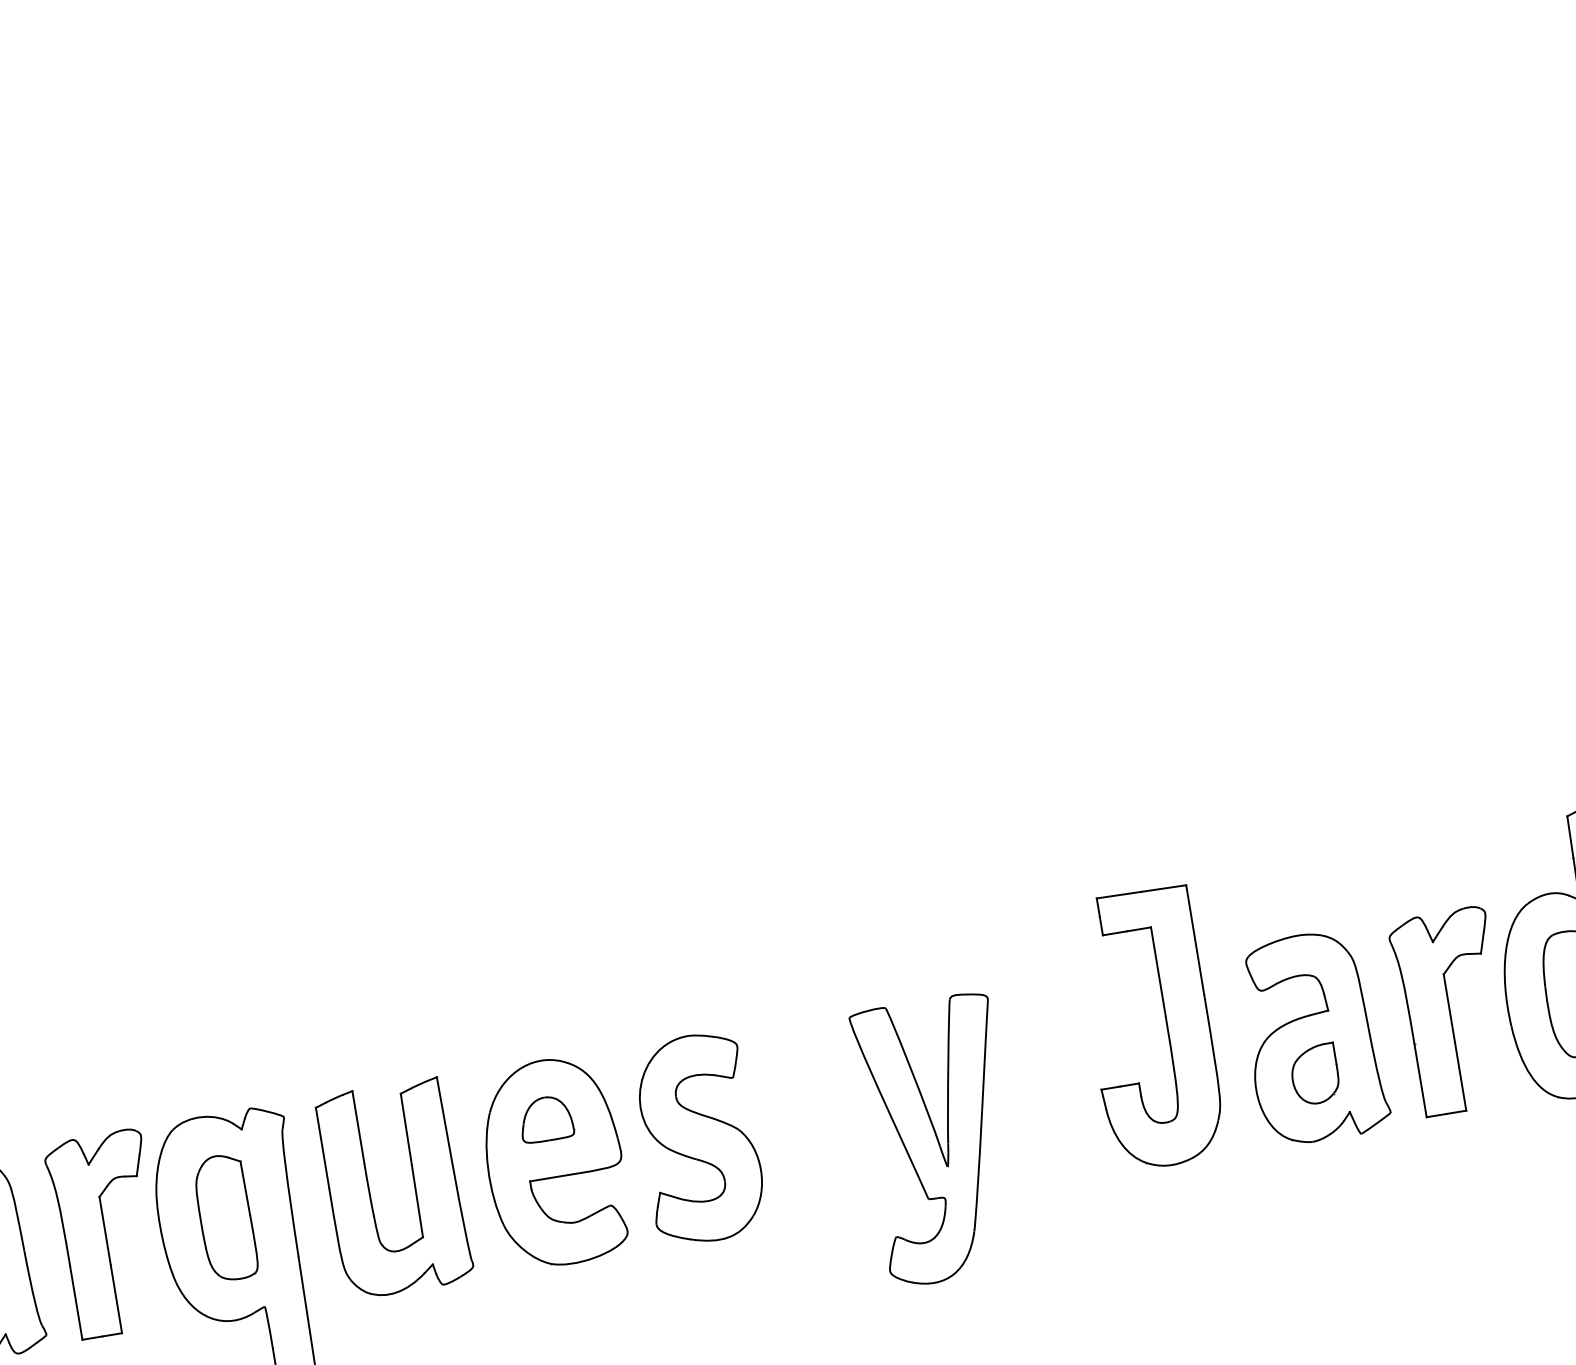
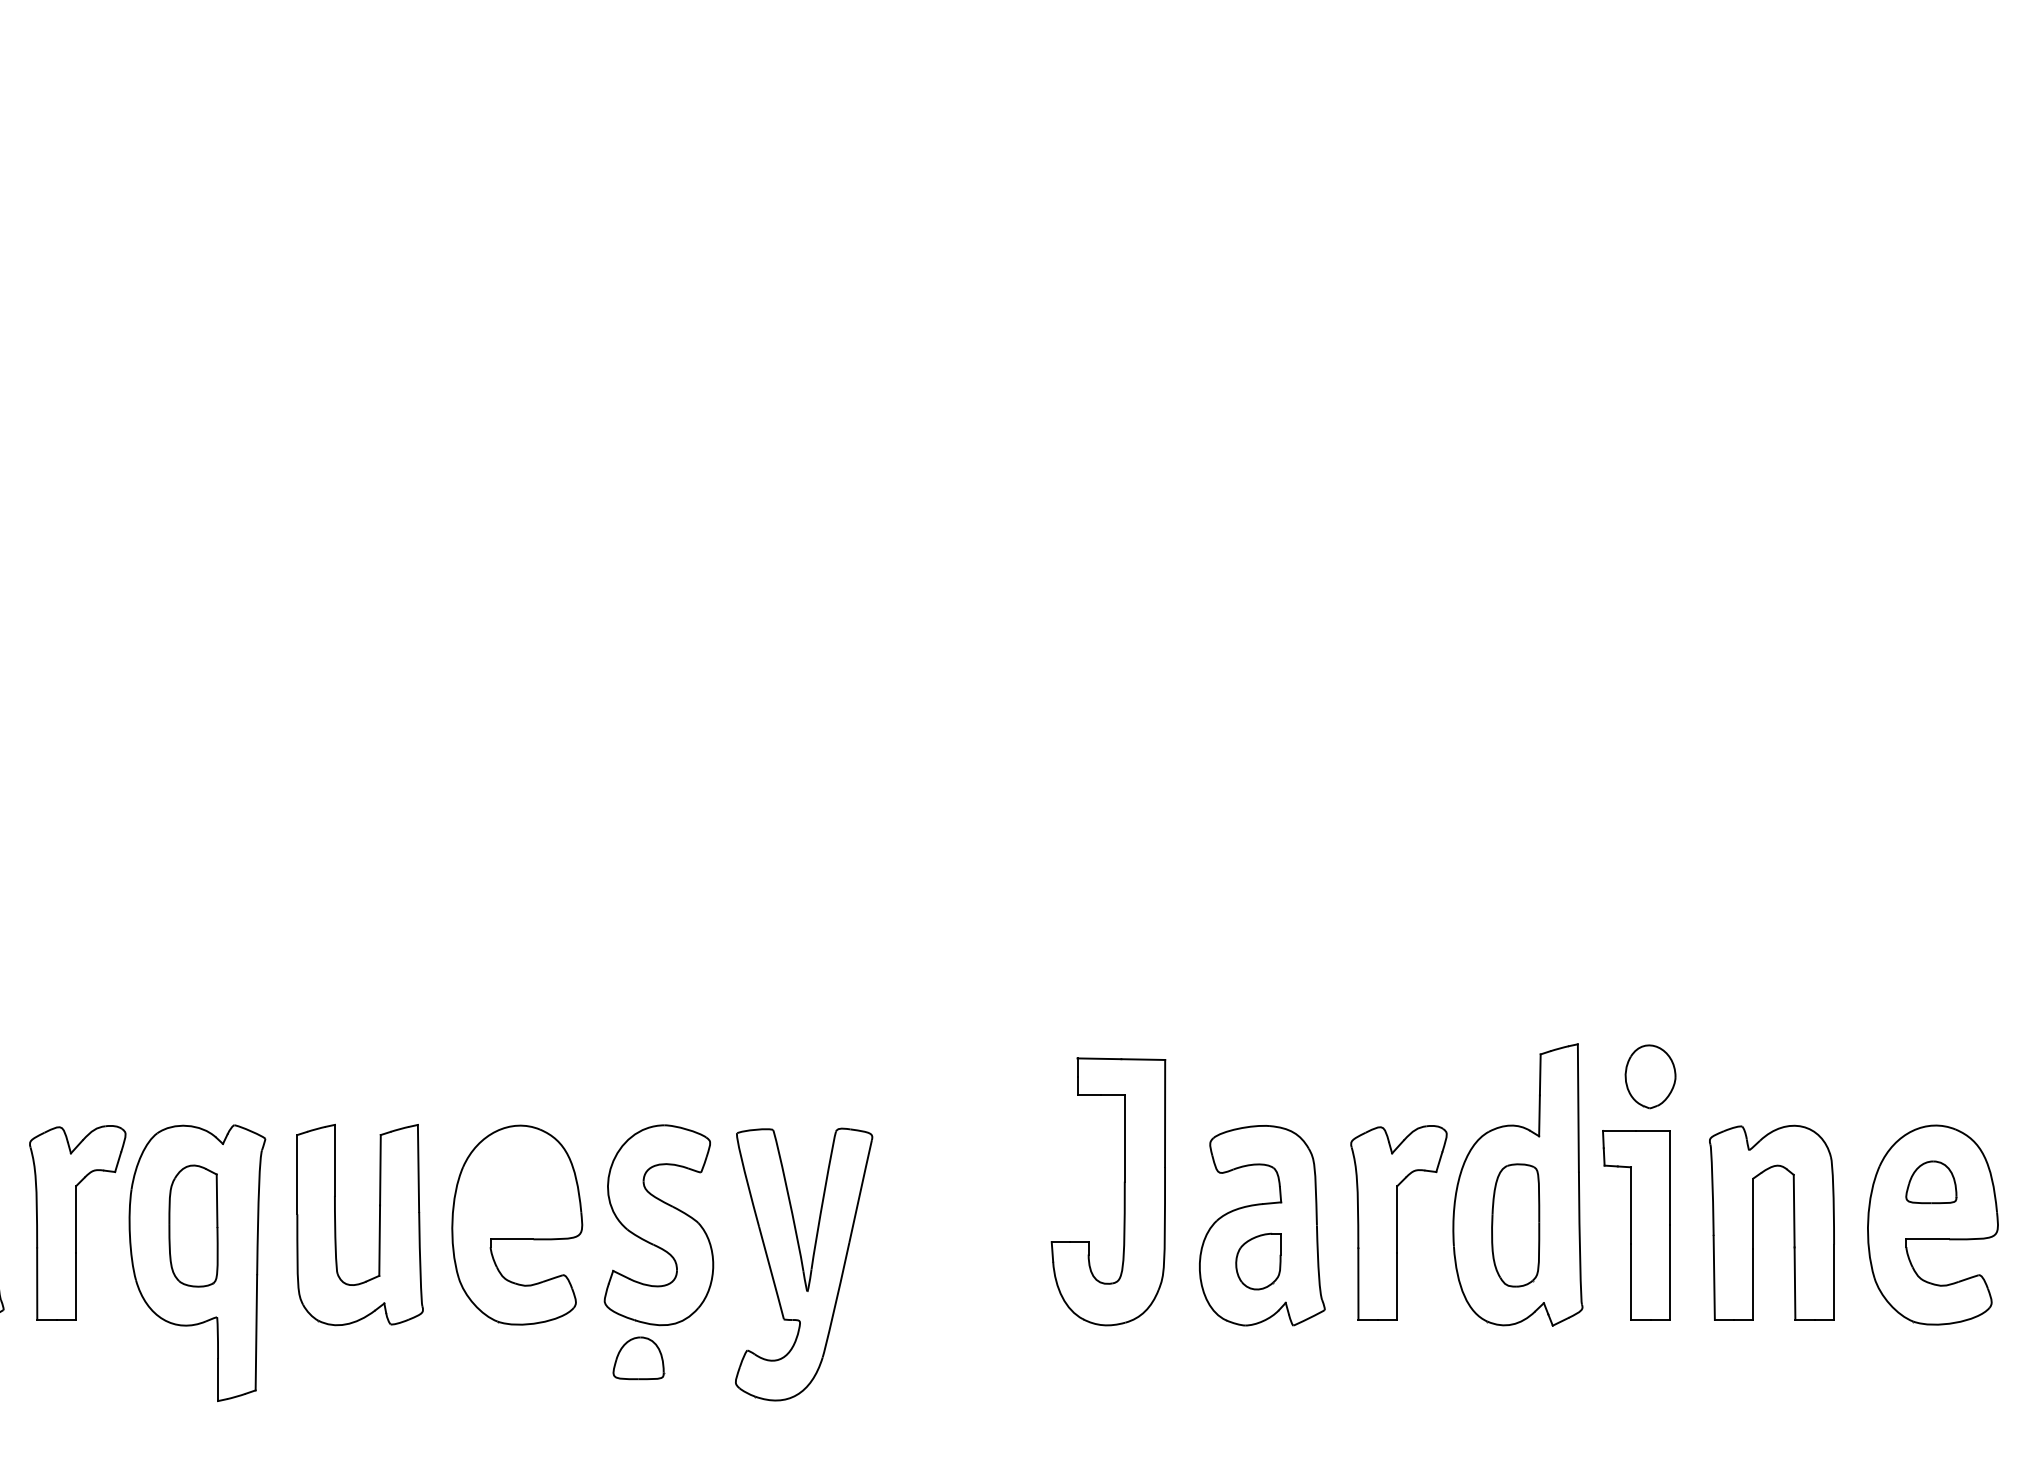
part: (545, 1119) -> (638, 1358), moved
part: (940, 1139) -> (804, 1264), moved

